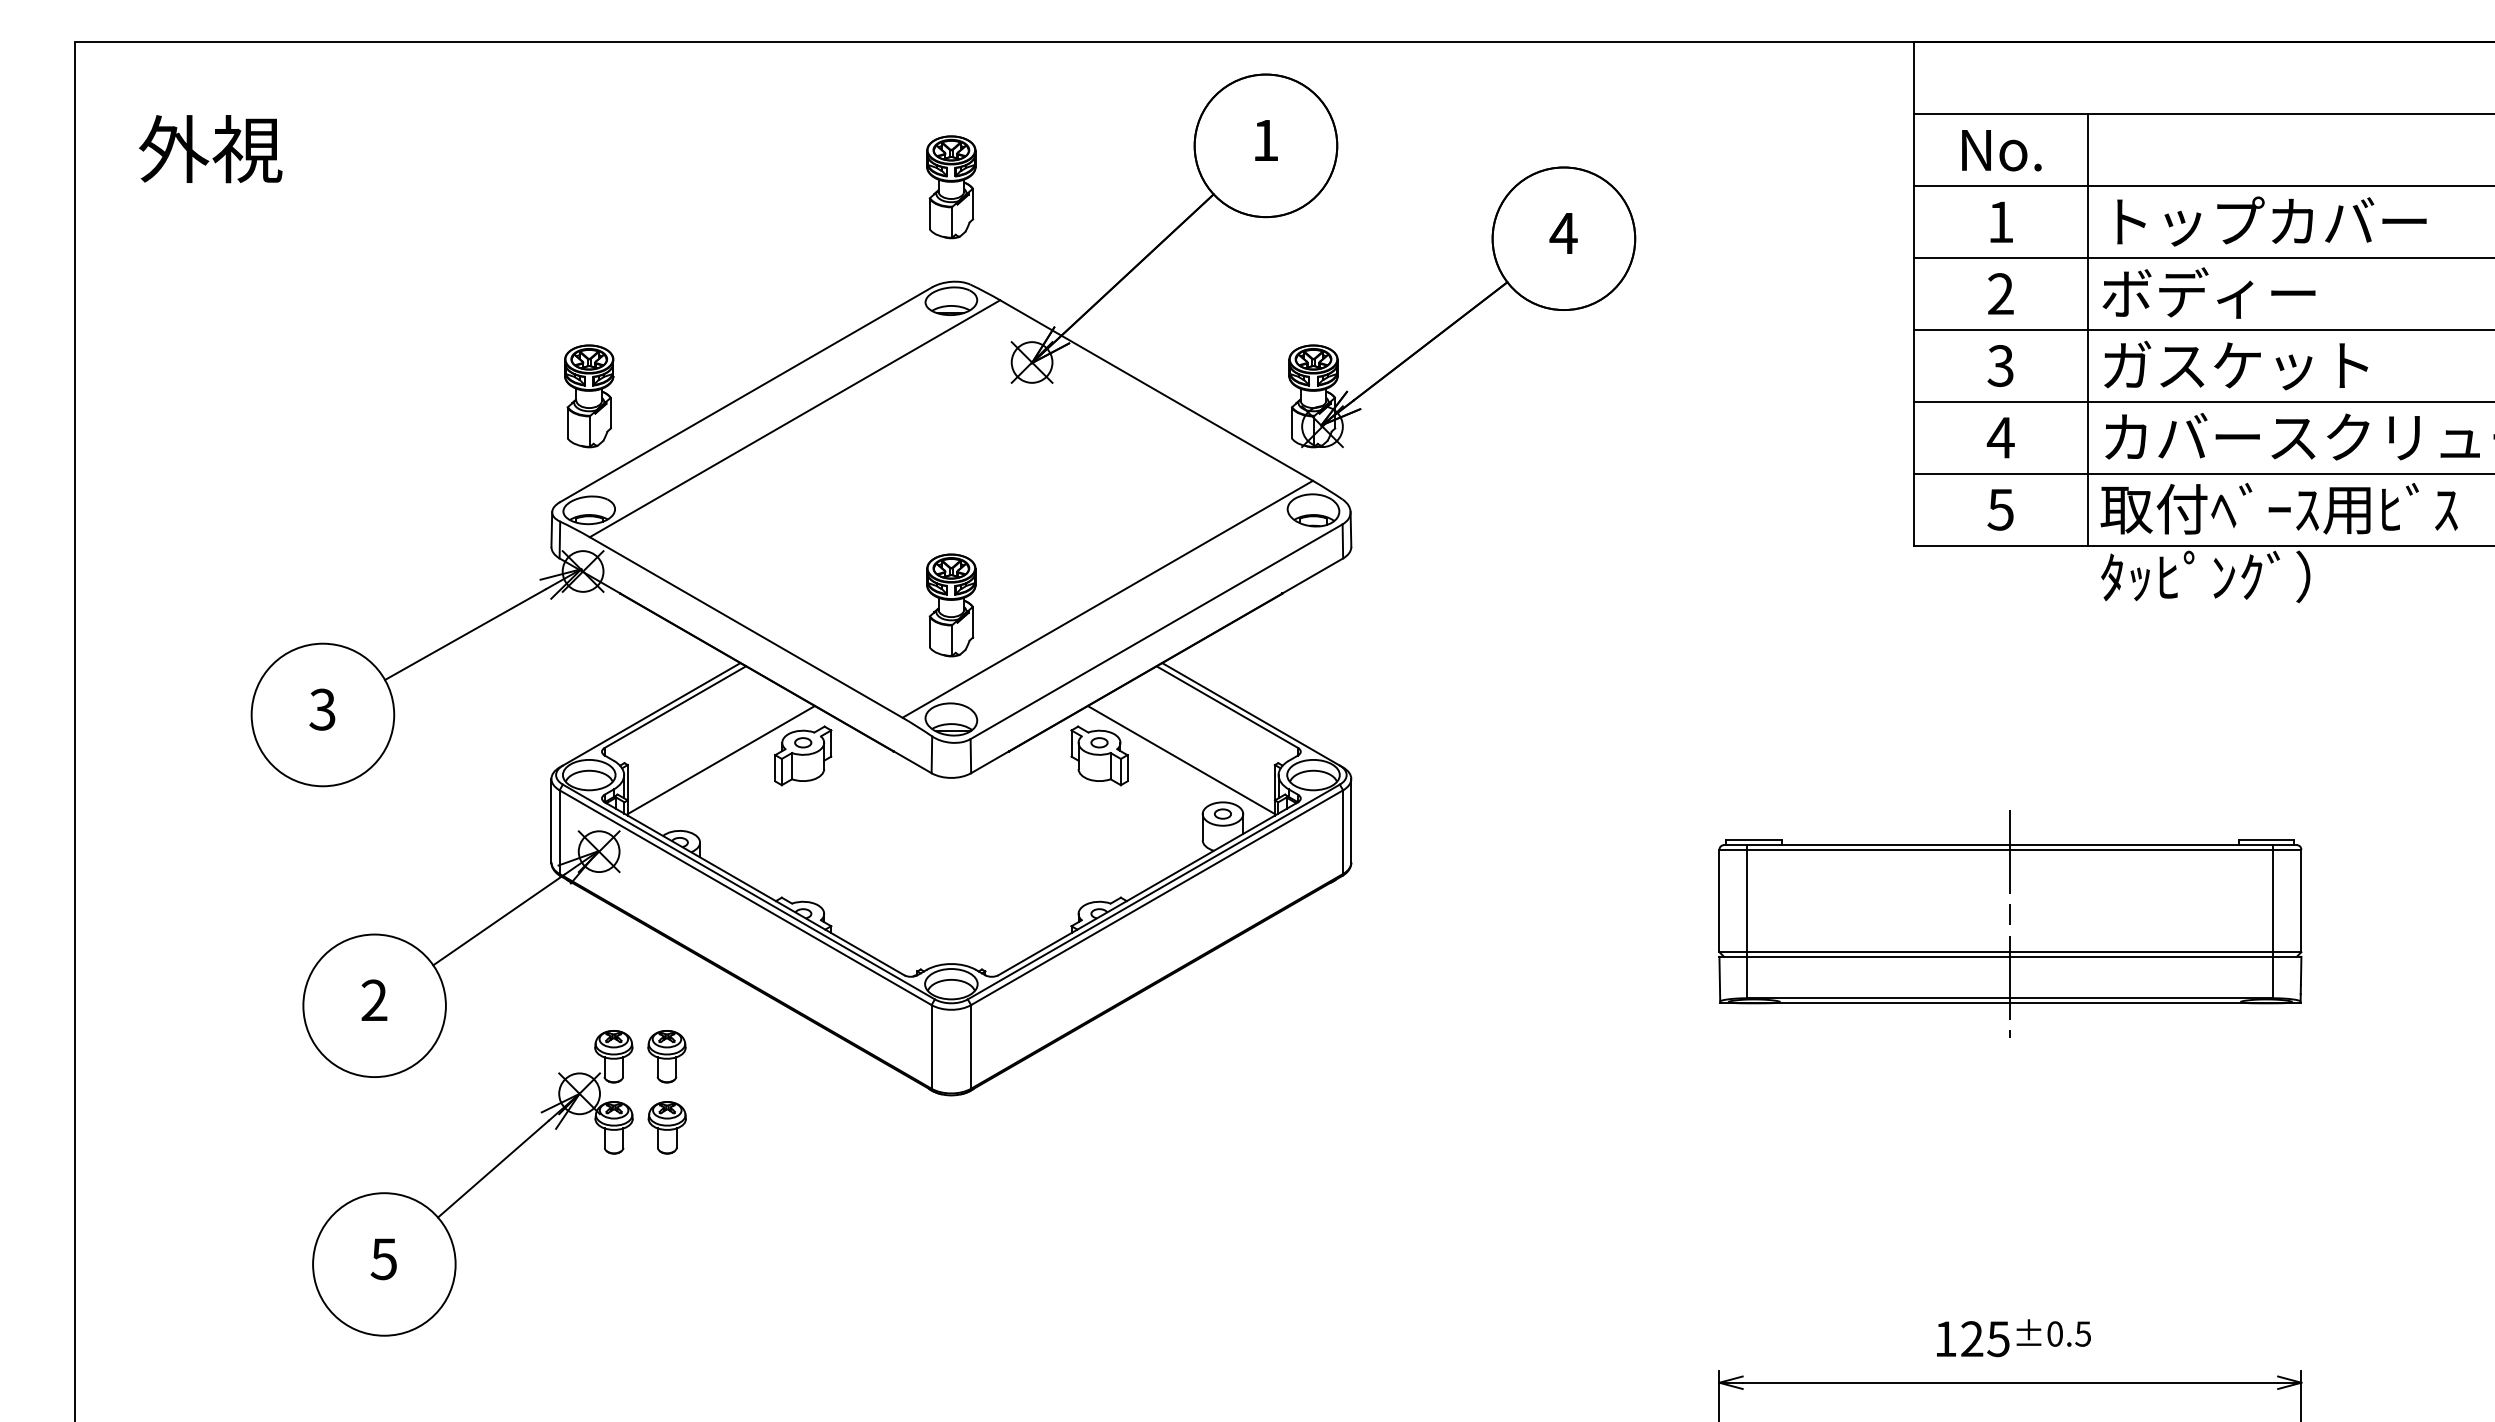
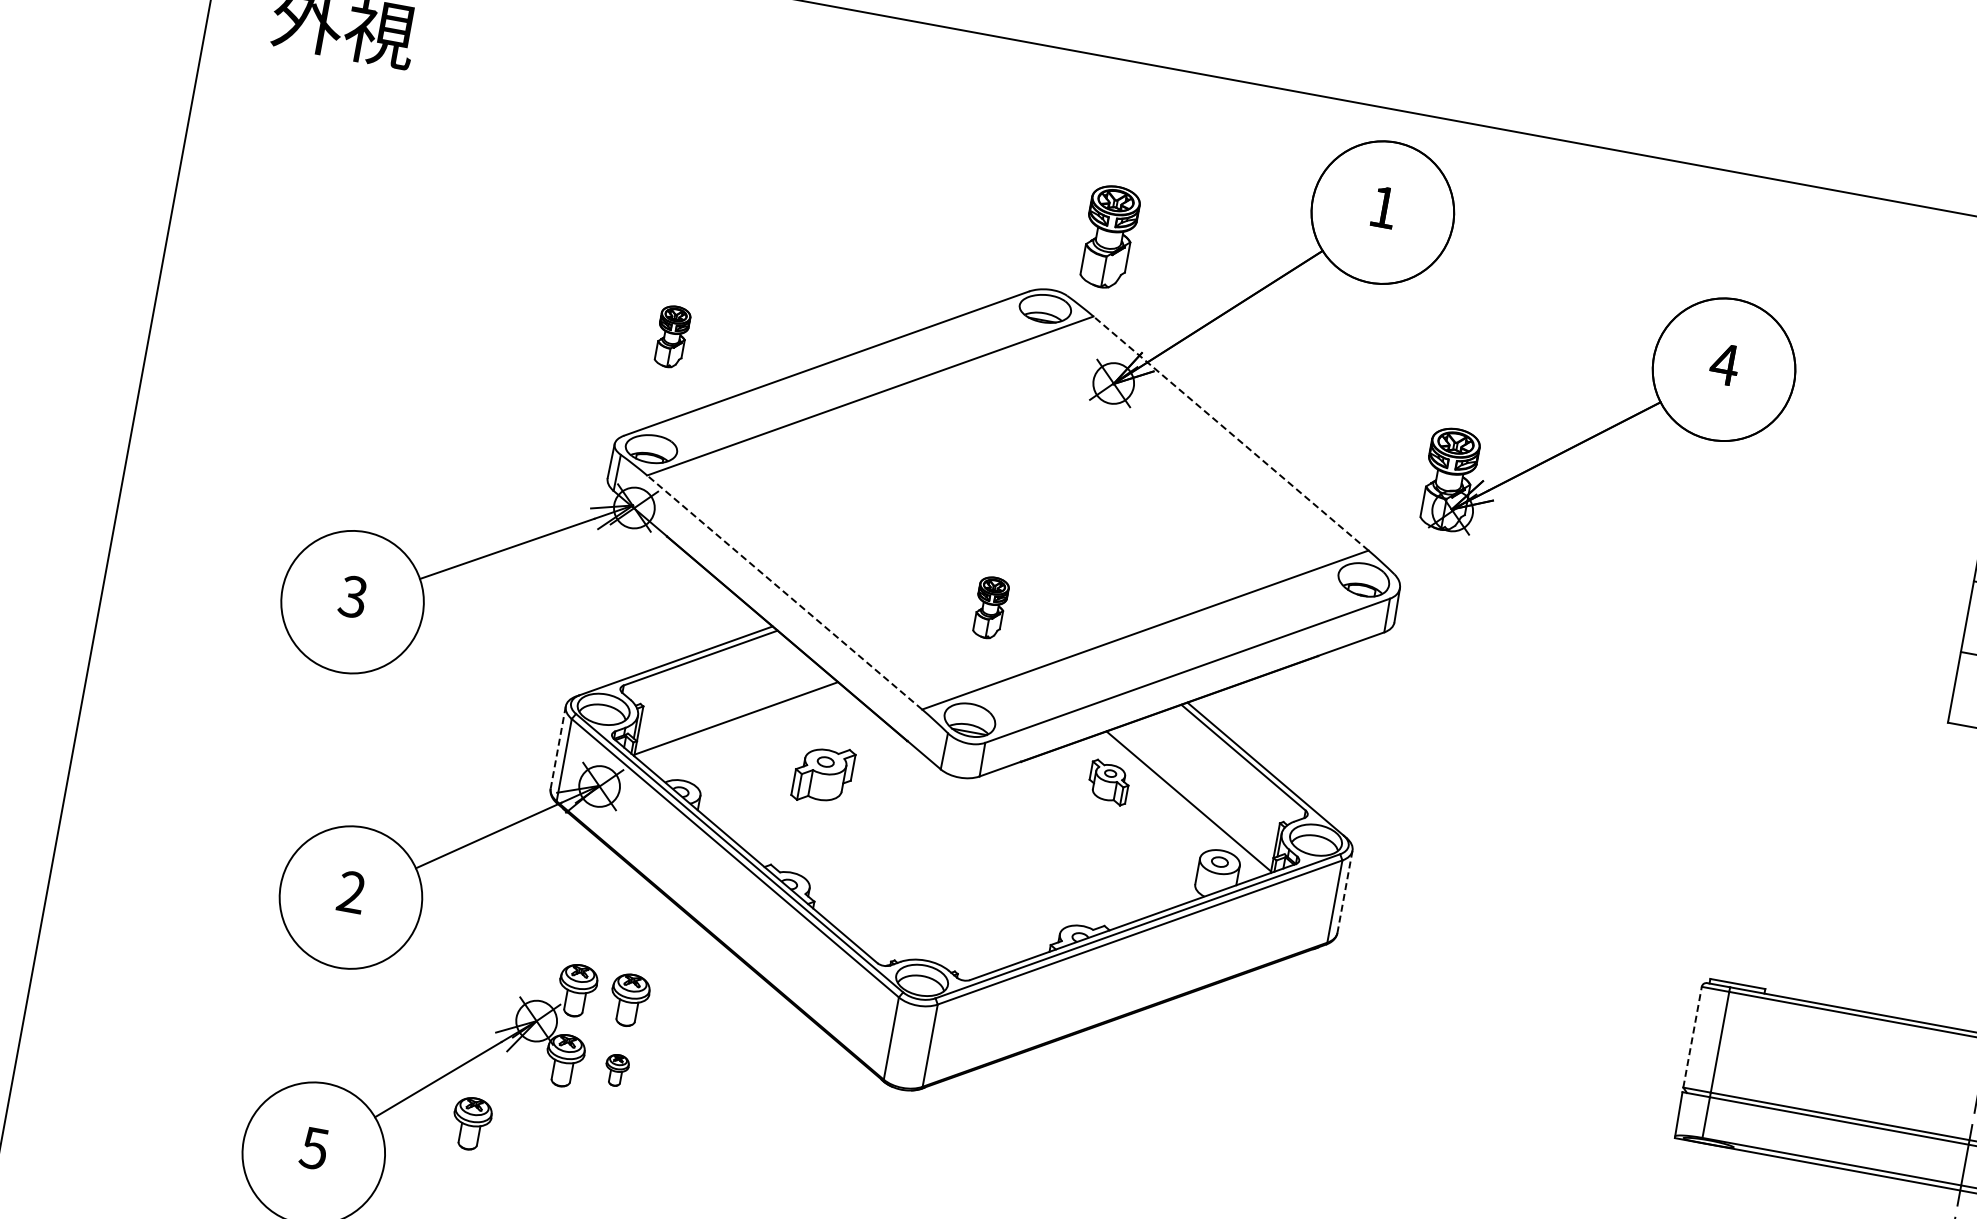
part: (951, 187) -> (1109, 237), moved
part: (1464, 313) -> (1612, 425), moved
line: (1156, 390) -> (1231, 433), solid -> dashed
part: (589, 396) -> (672, 337), size x0.6
part: (951, 605) -> (990, 607), size x0.6
line: (746, 627) -> (784, 592), solid -> dashed
part: (803, 755) -> (823, 774), moved
part: (1099, 755) -> (1109, 782), size x0.7
line: (551, 820) -> (558, 747), solid -> dashed
line: (1351, 820) -> (1345, 891), solid -> dashed
line: (1719, 900) -> (1692, 1036), solid -> dashed
part: (666, 1127) -> (616, 1069), size x0.6
part: (533, 1206) -> (470, 1123), added

